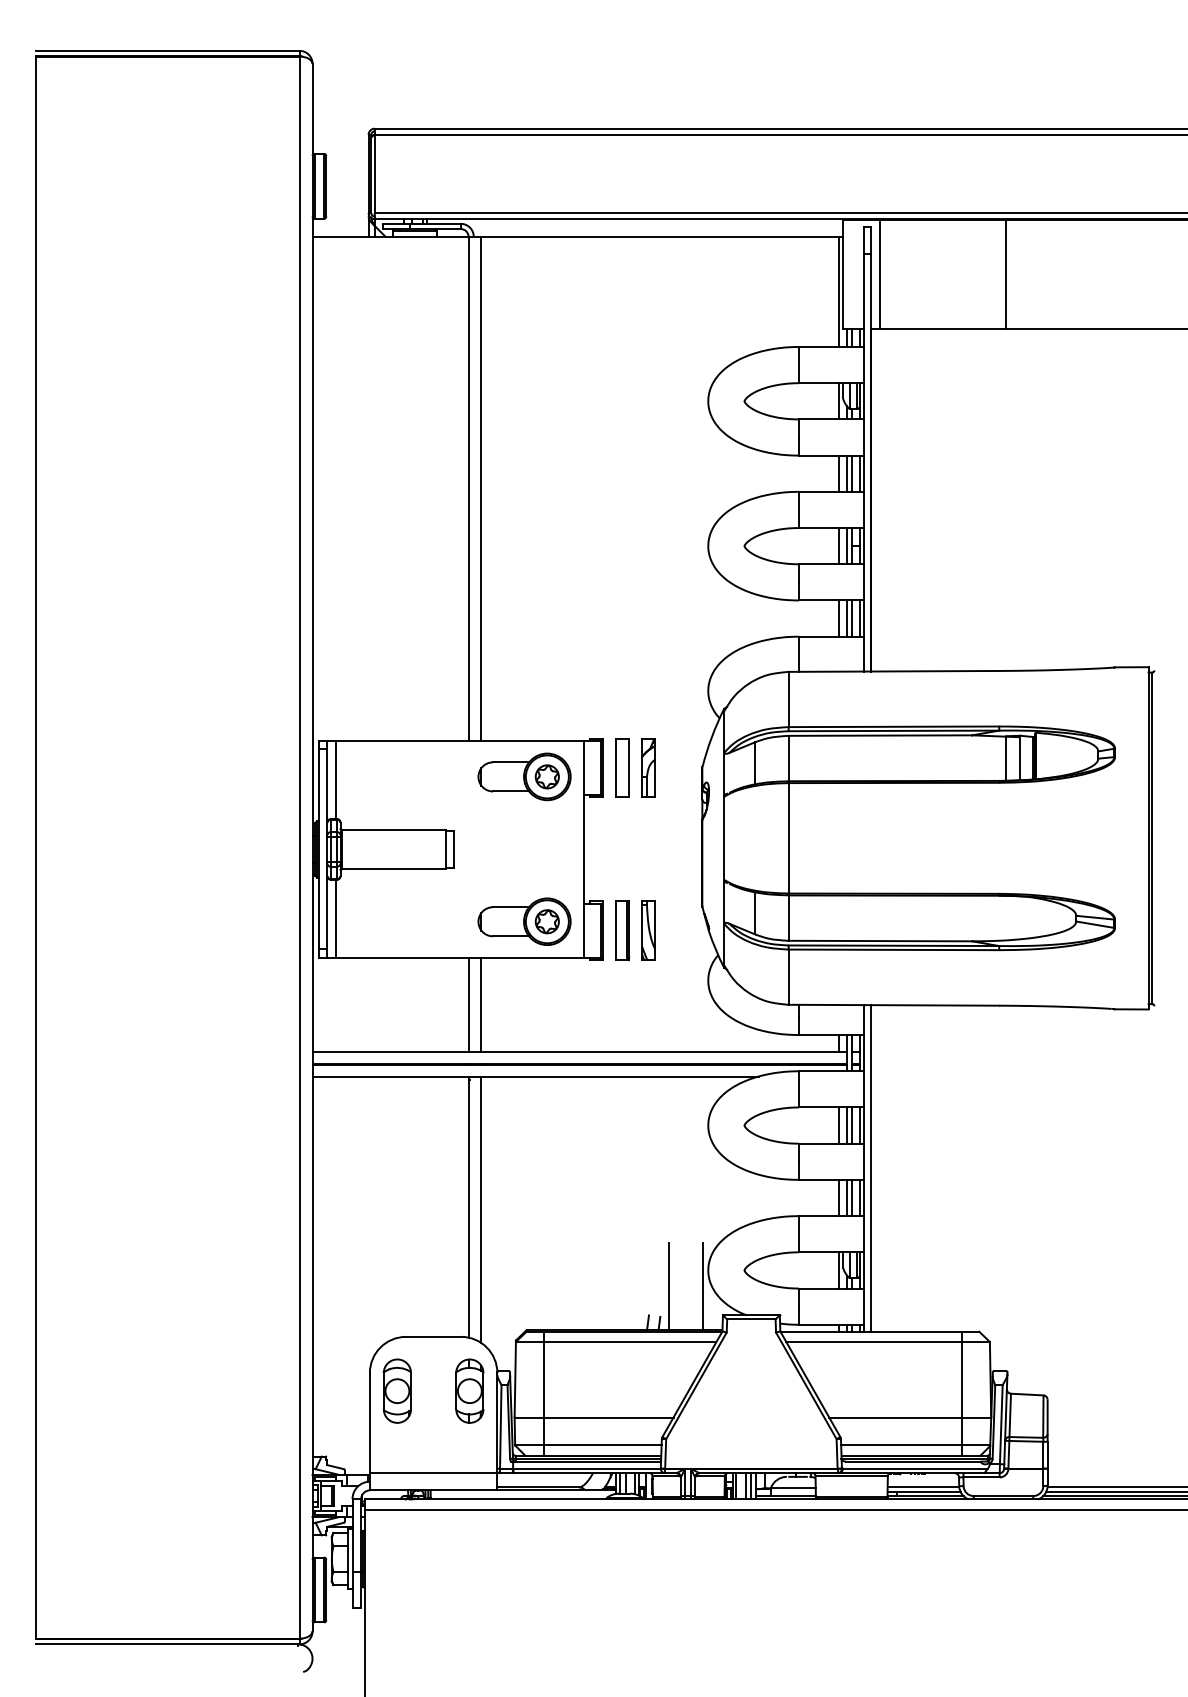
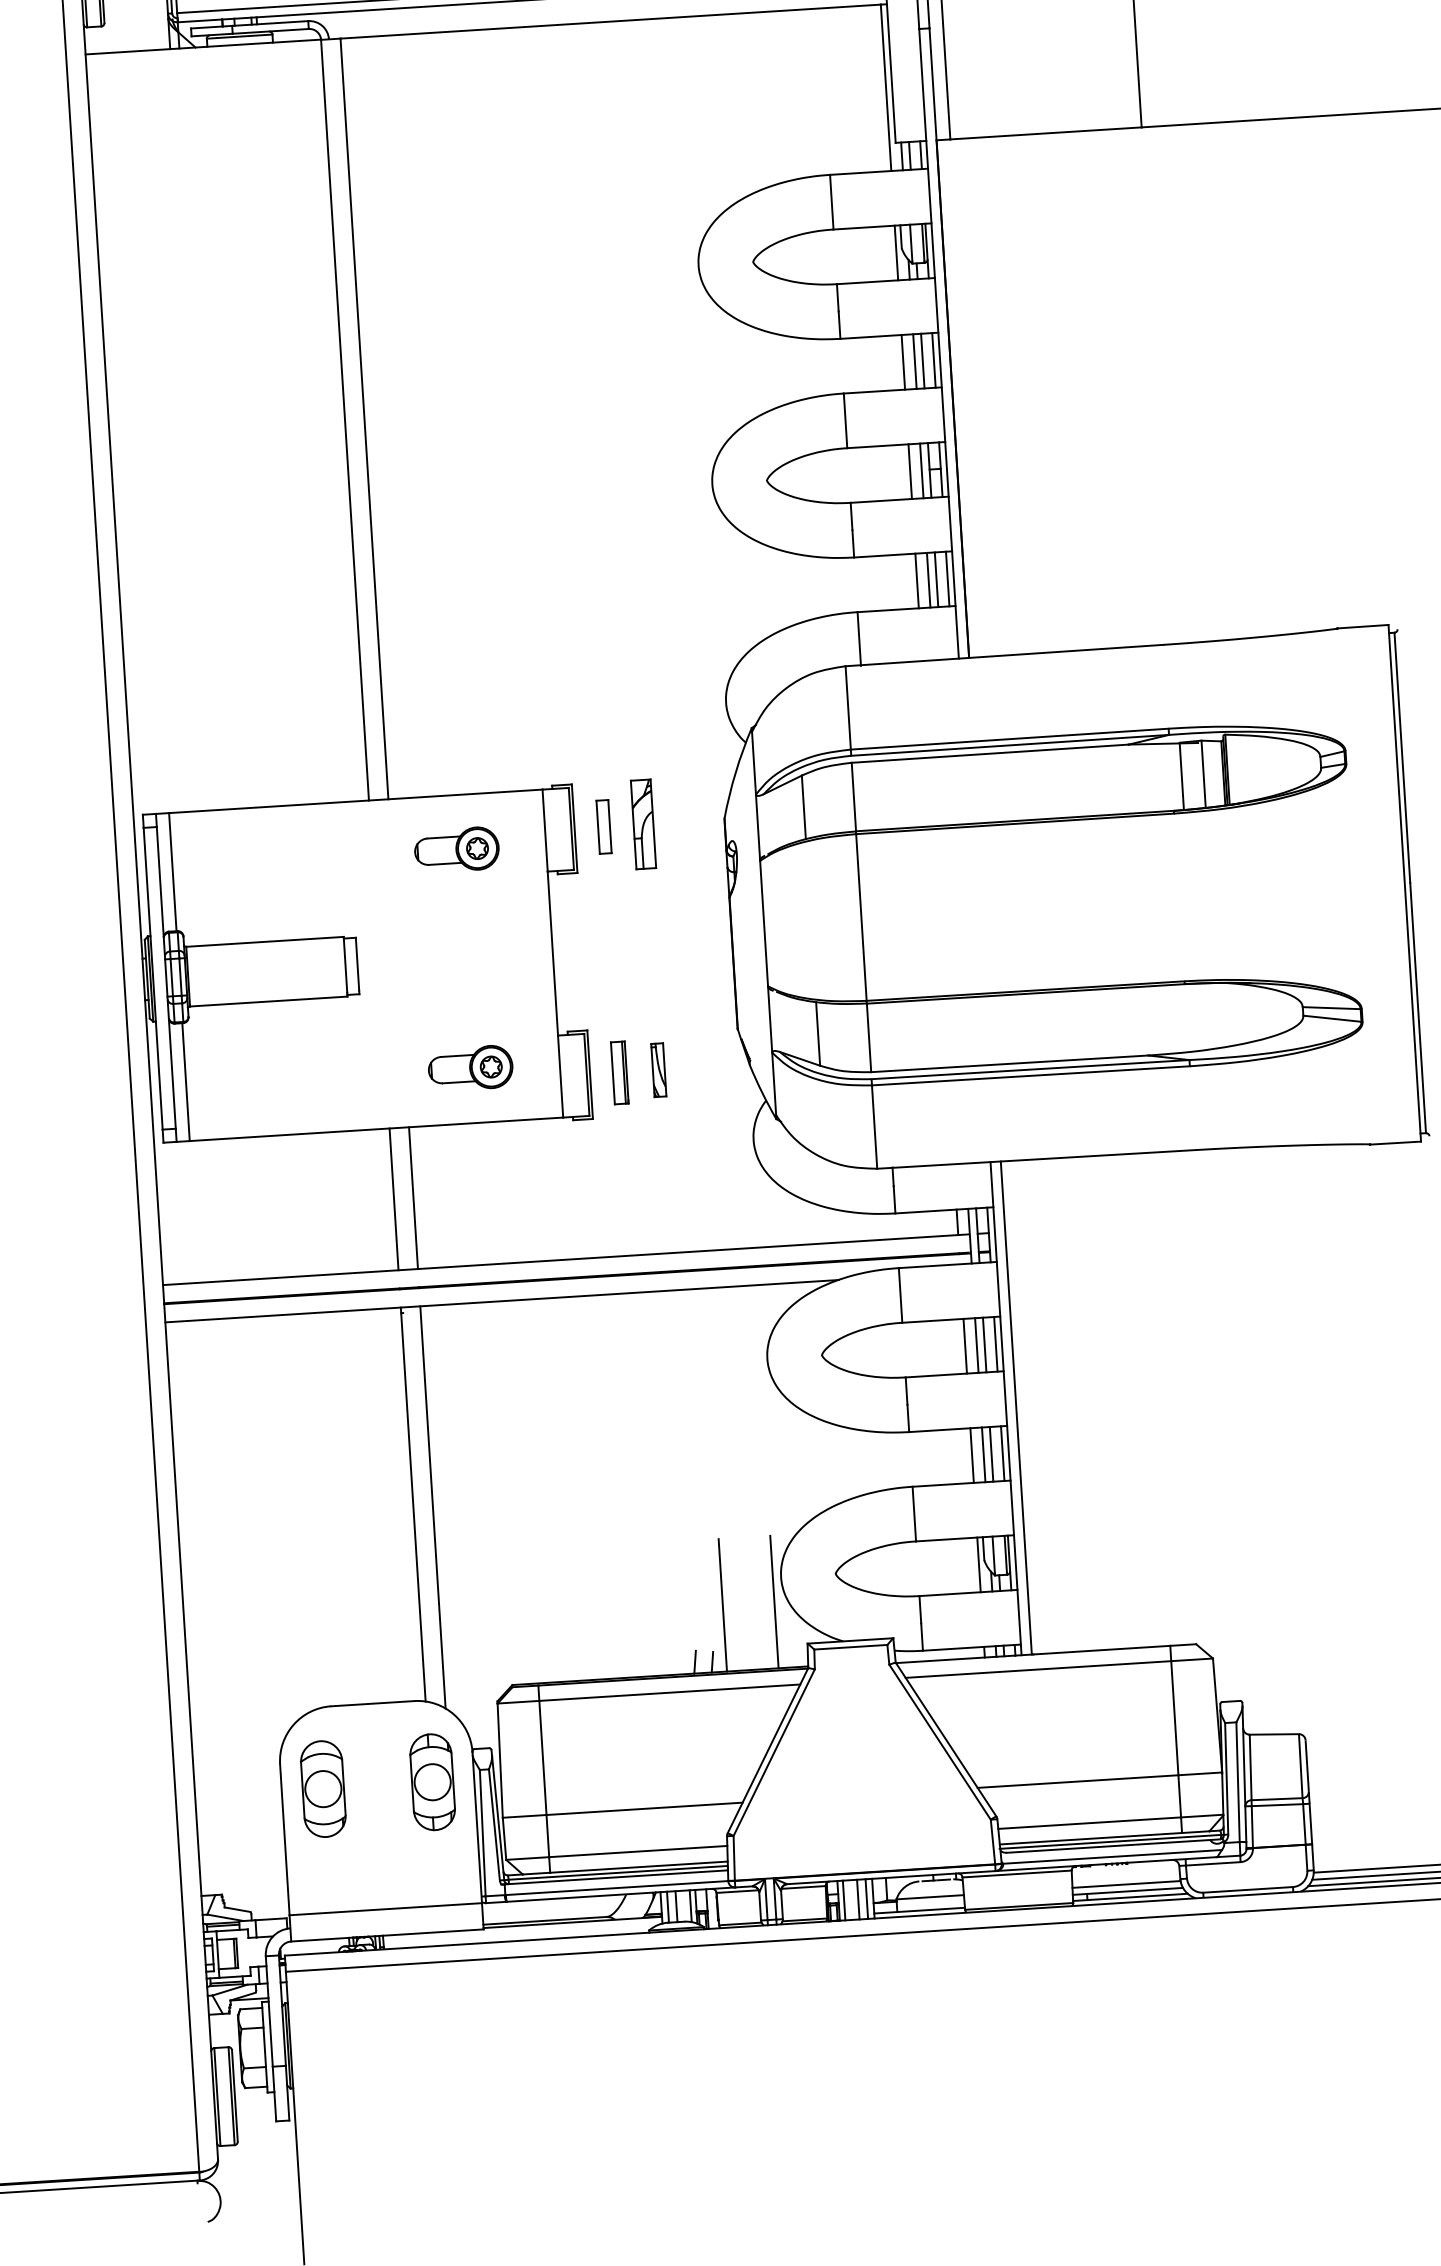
part: (622, 767) -> (603, 826), size x0.6
part: (524, 776) -> (456, 849), size x0.6
part: (524, 921) -> (470, 1068), size x0.6
part: (622, 930) -> (619, 1072), size x0.7
part: (648, 930) -> (658, 1069), size x0.6

